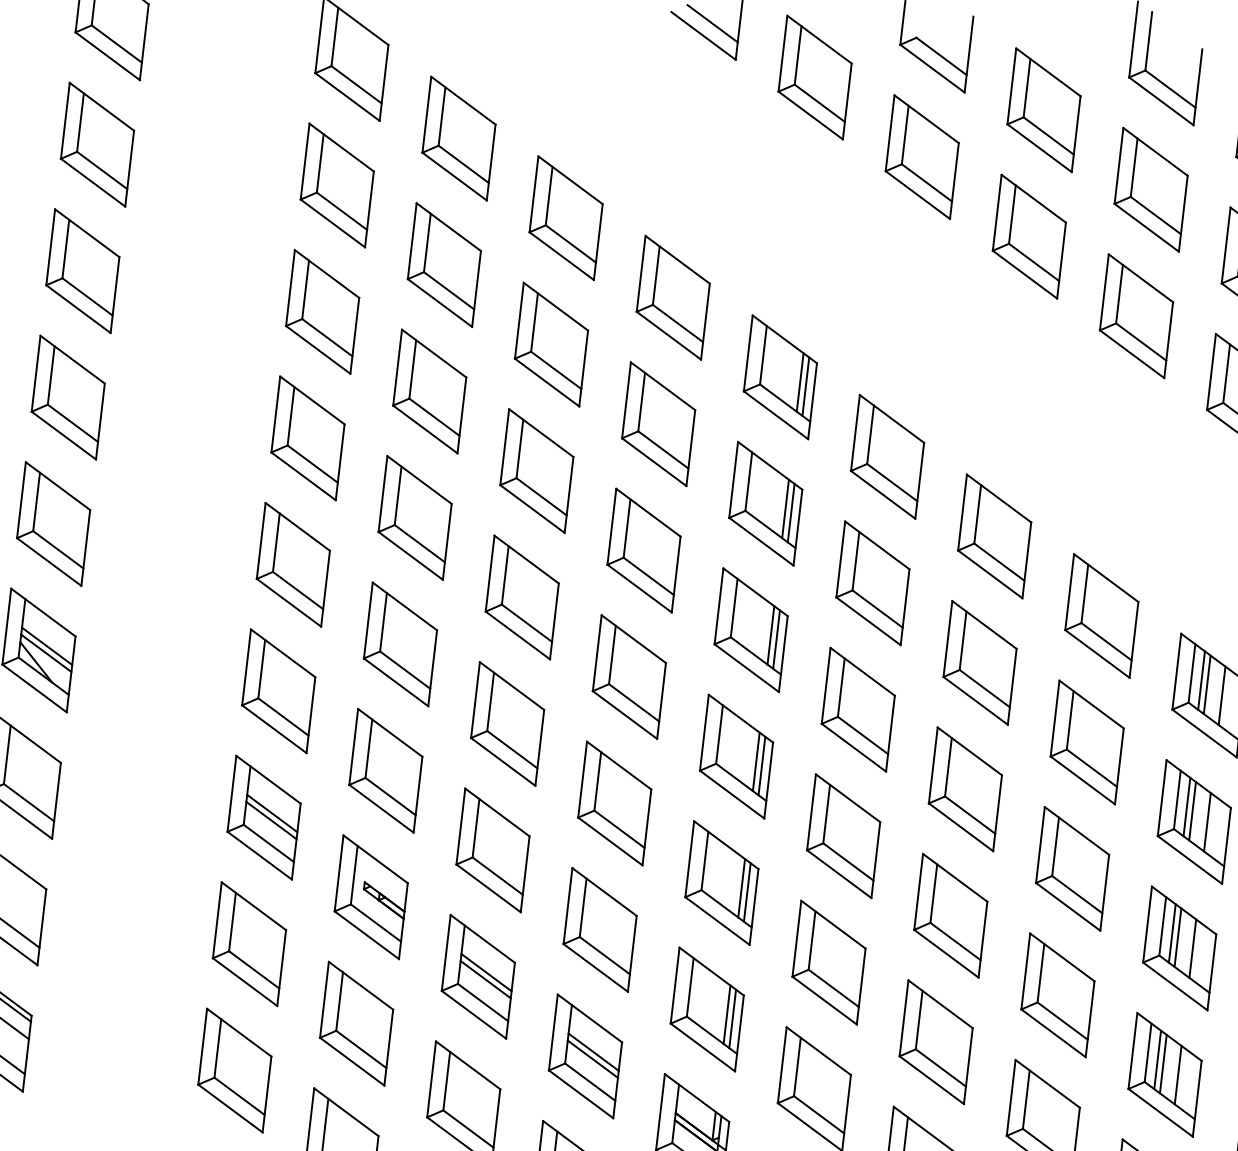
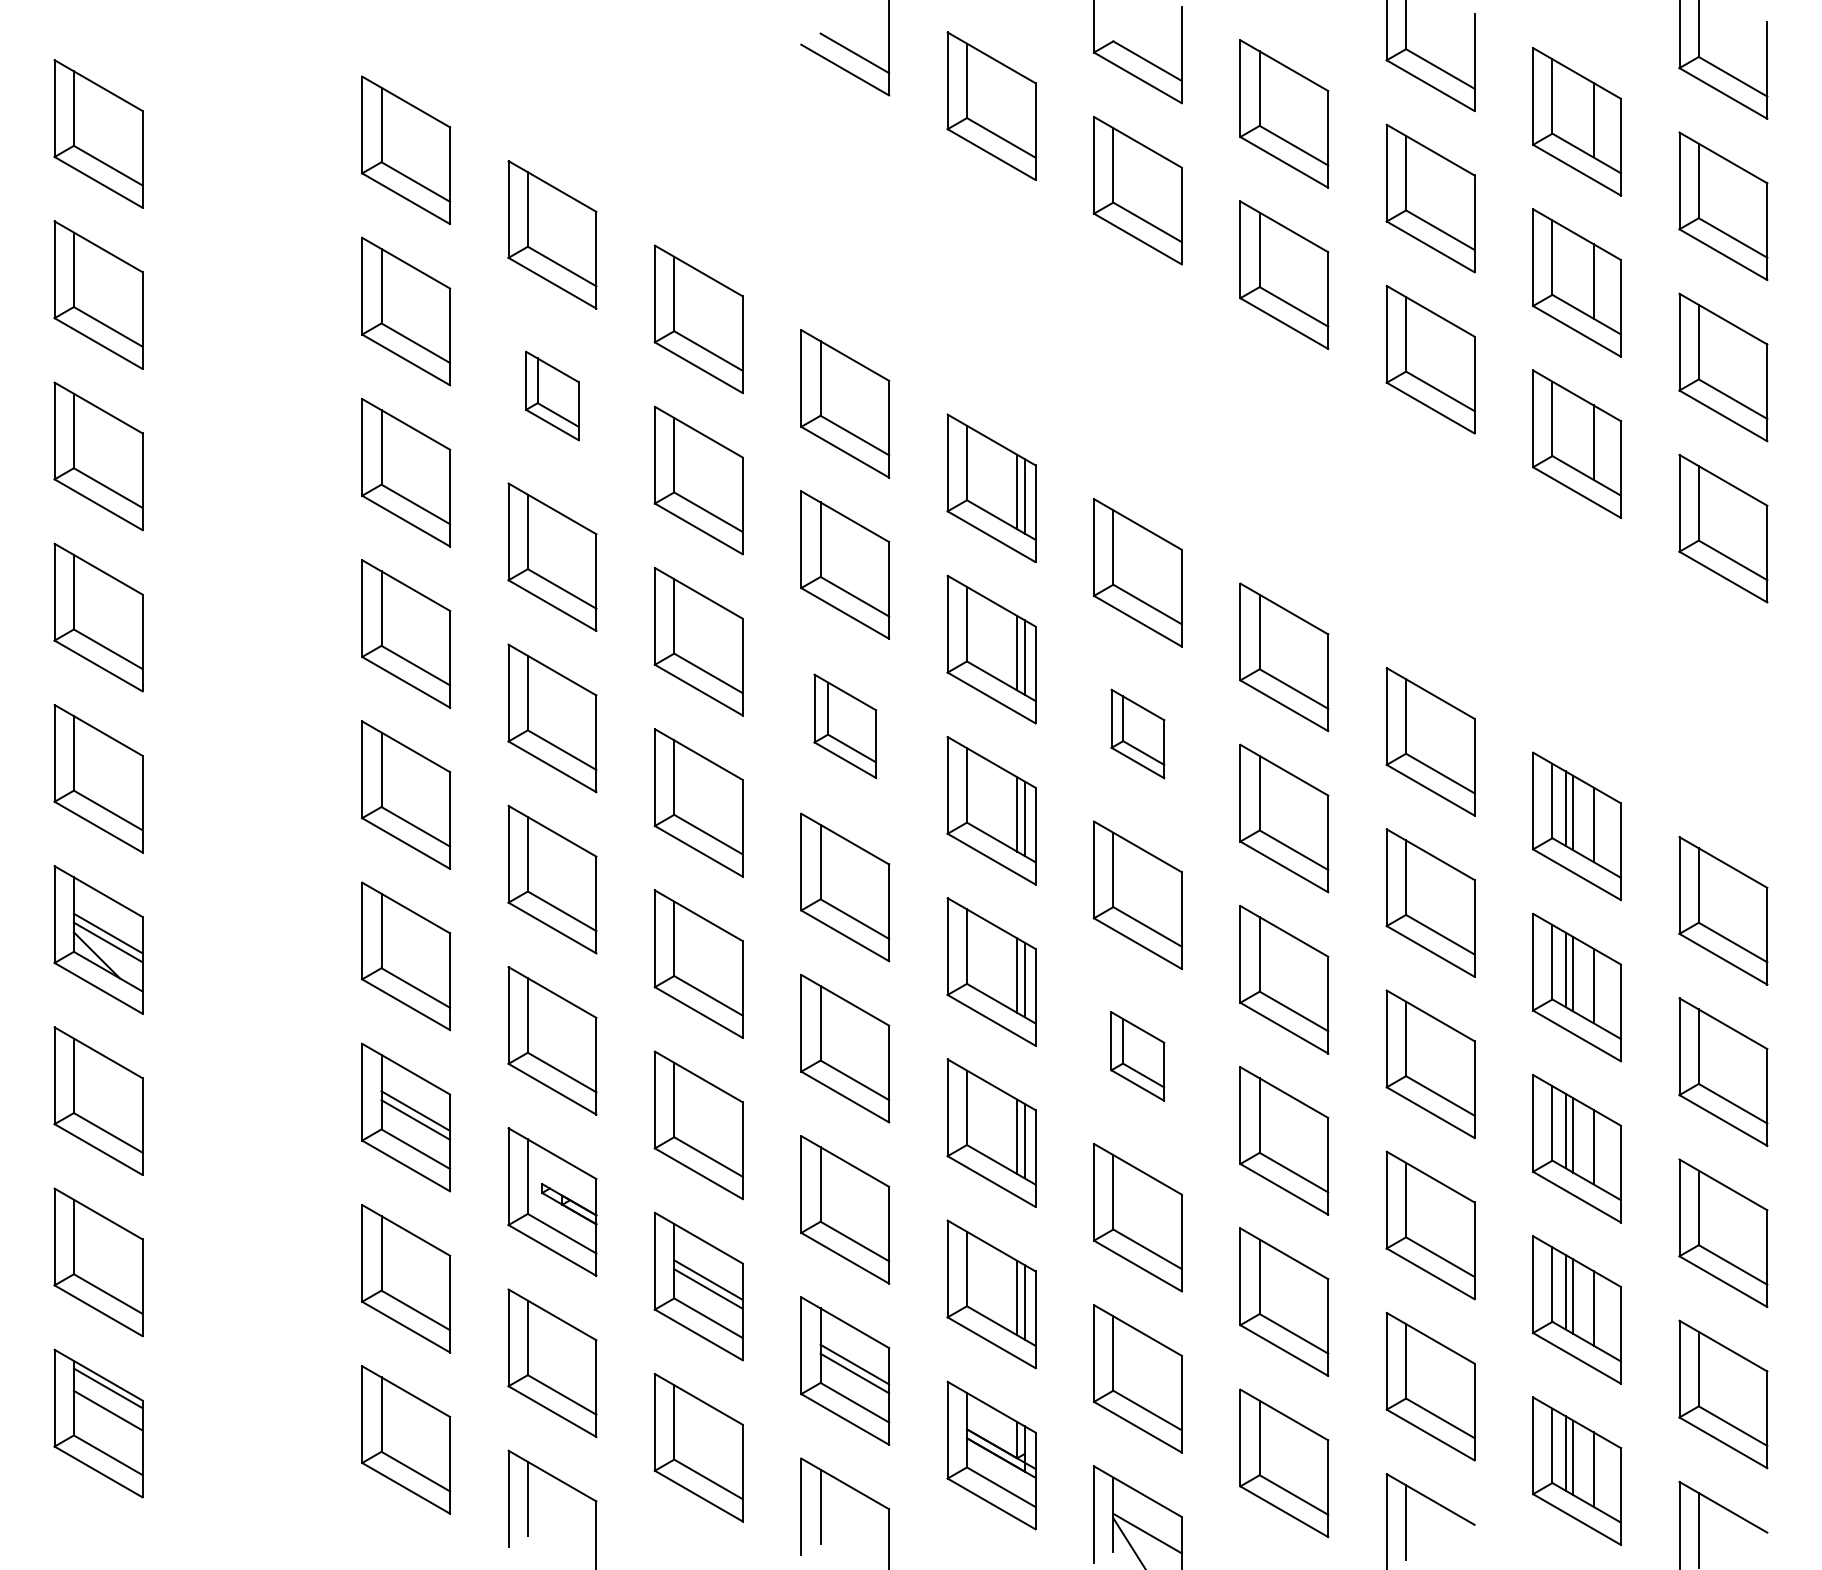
part: (444, 264) -> (552, 395), size x0.6
part: (644, 550) -> (845, 726), size x0.7
part: (872, 582) -> (1137, 733), size x0.6
part: (843, 836) -> (1137, 1056), size x0.6

